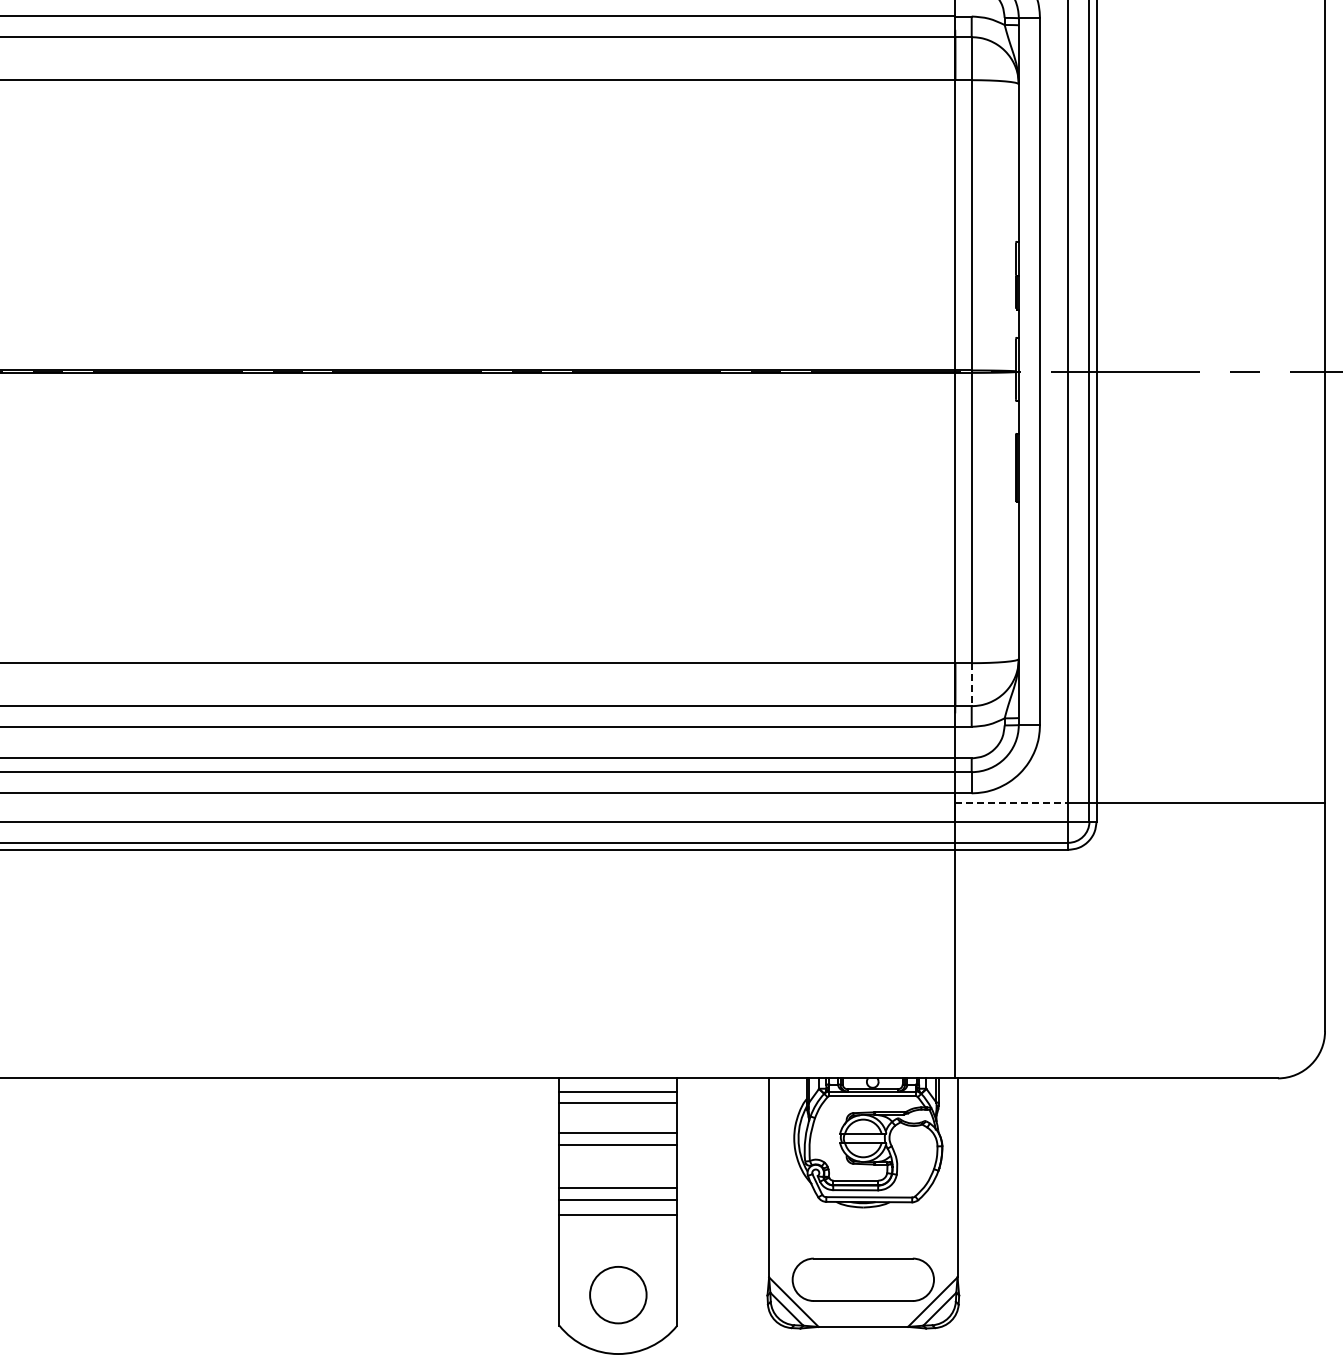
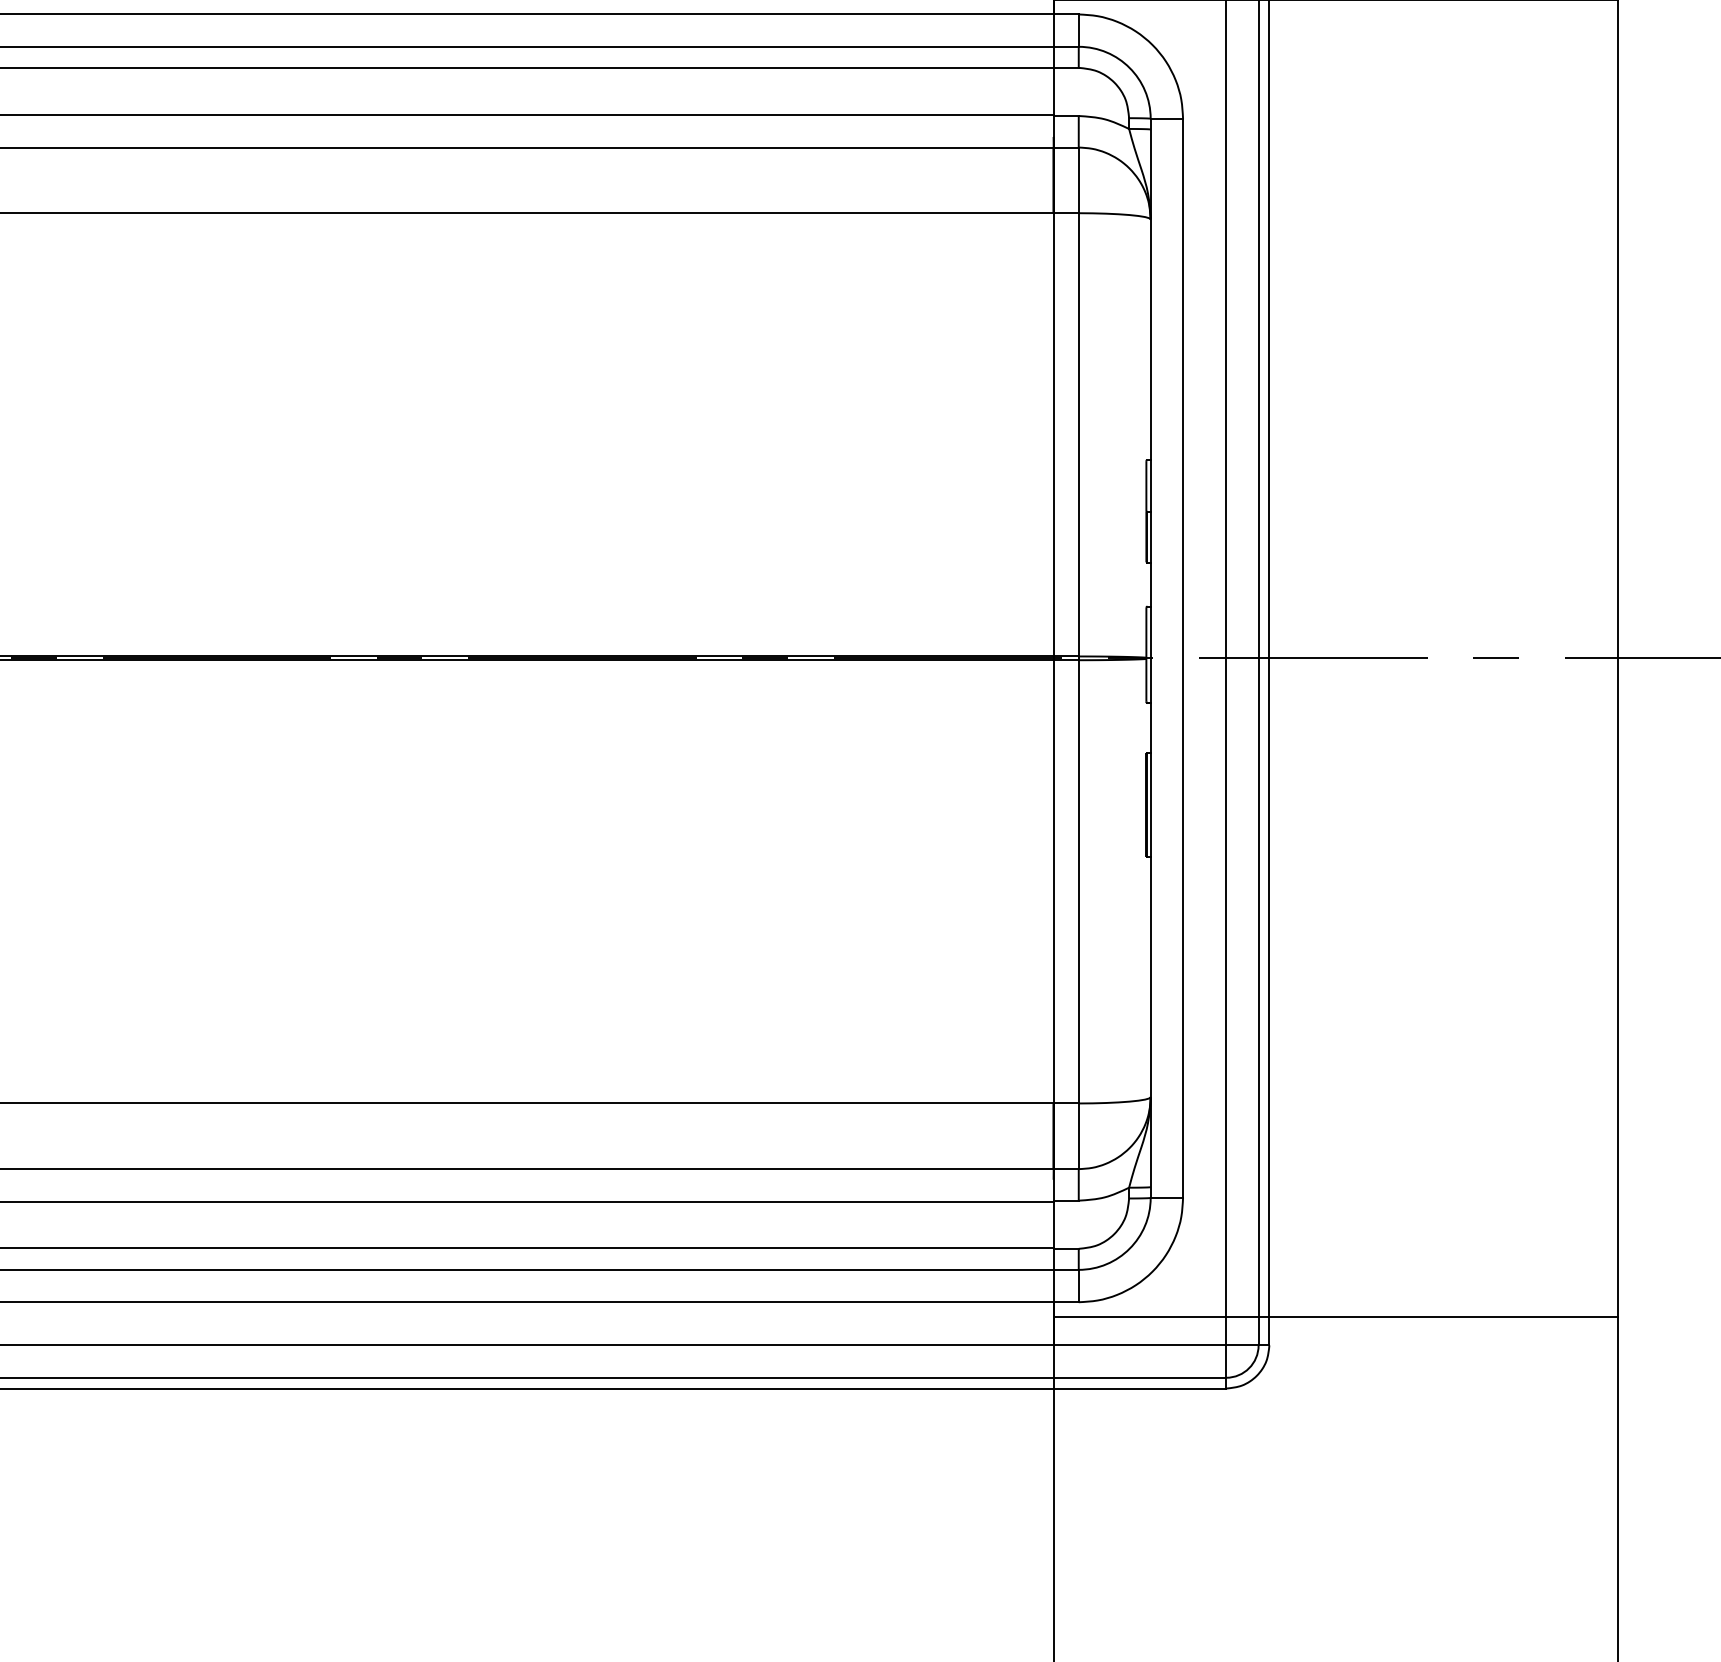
line: (971, 684) -> (1078, 1136), dashed -> solid
line: (1011, 802) -> (1139, 1316), dashed -> solid

